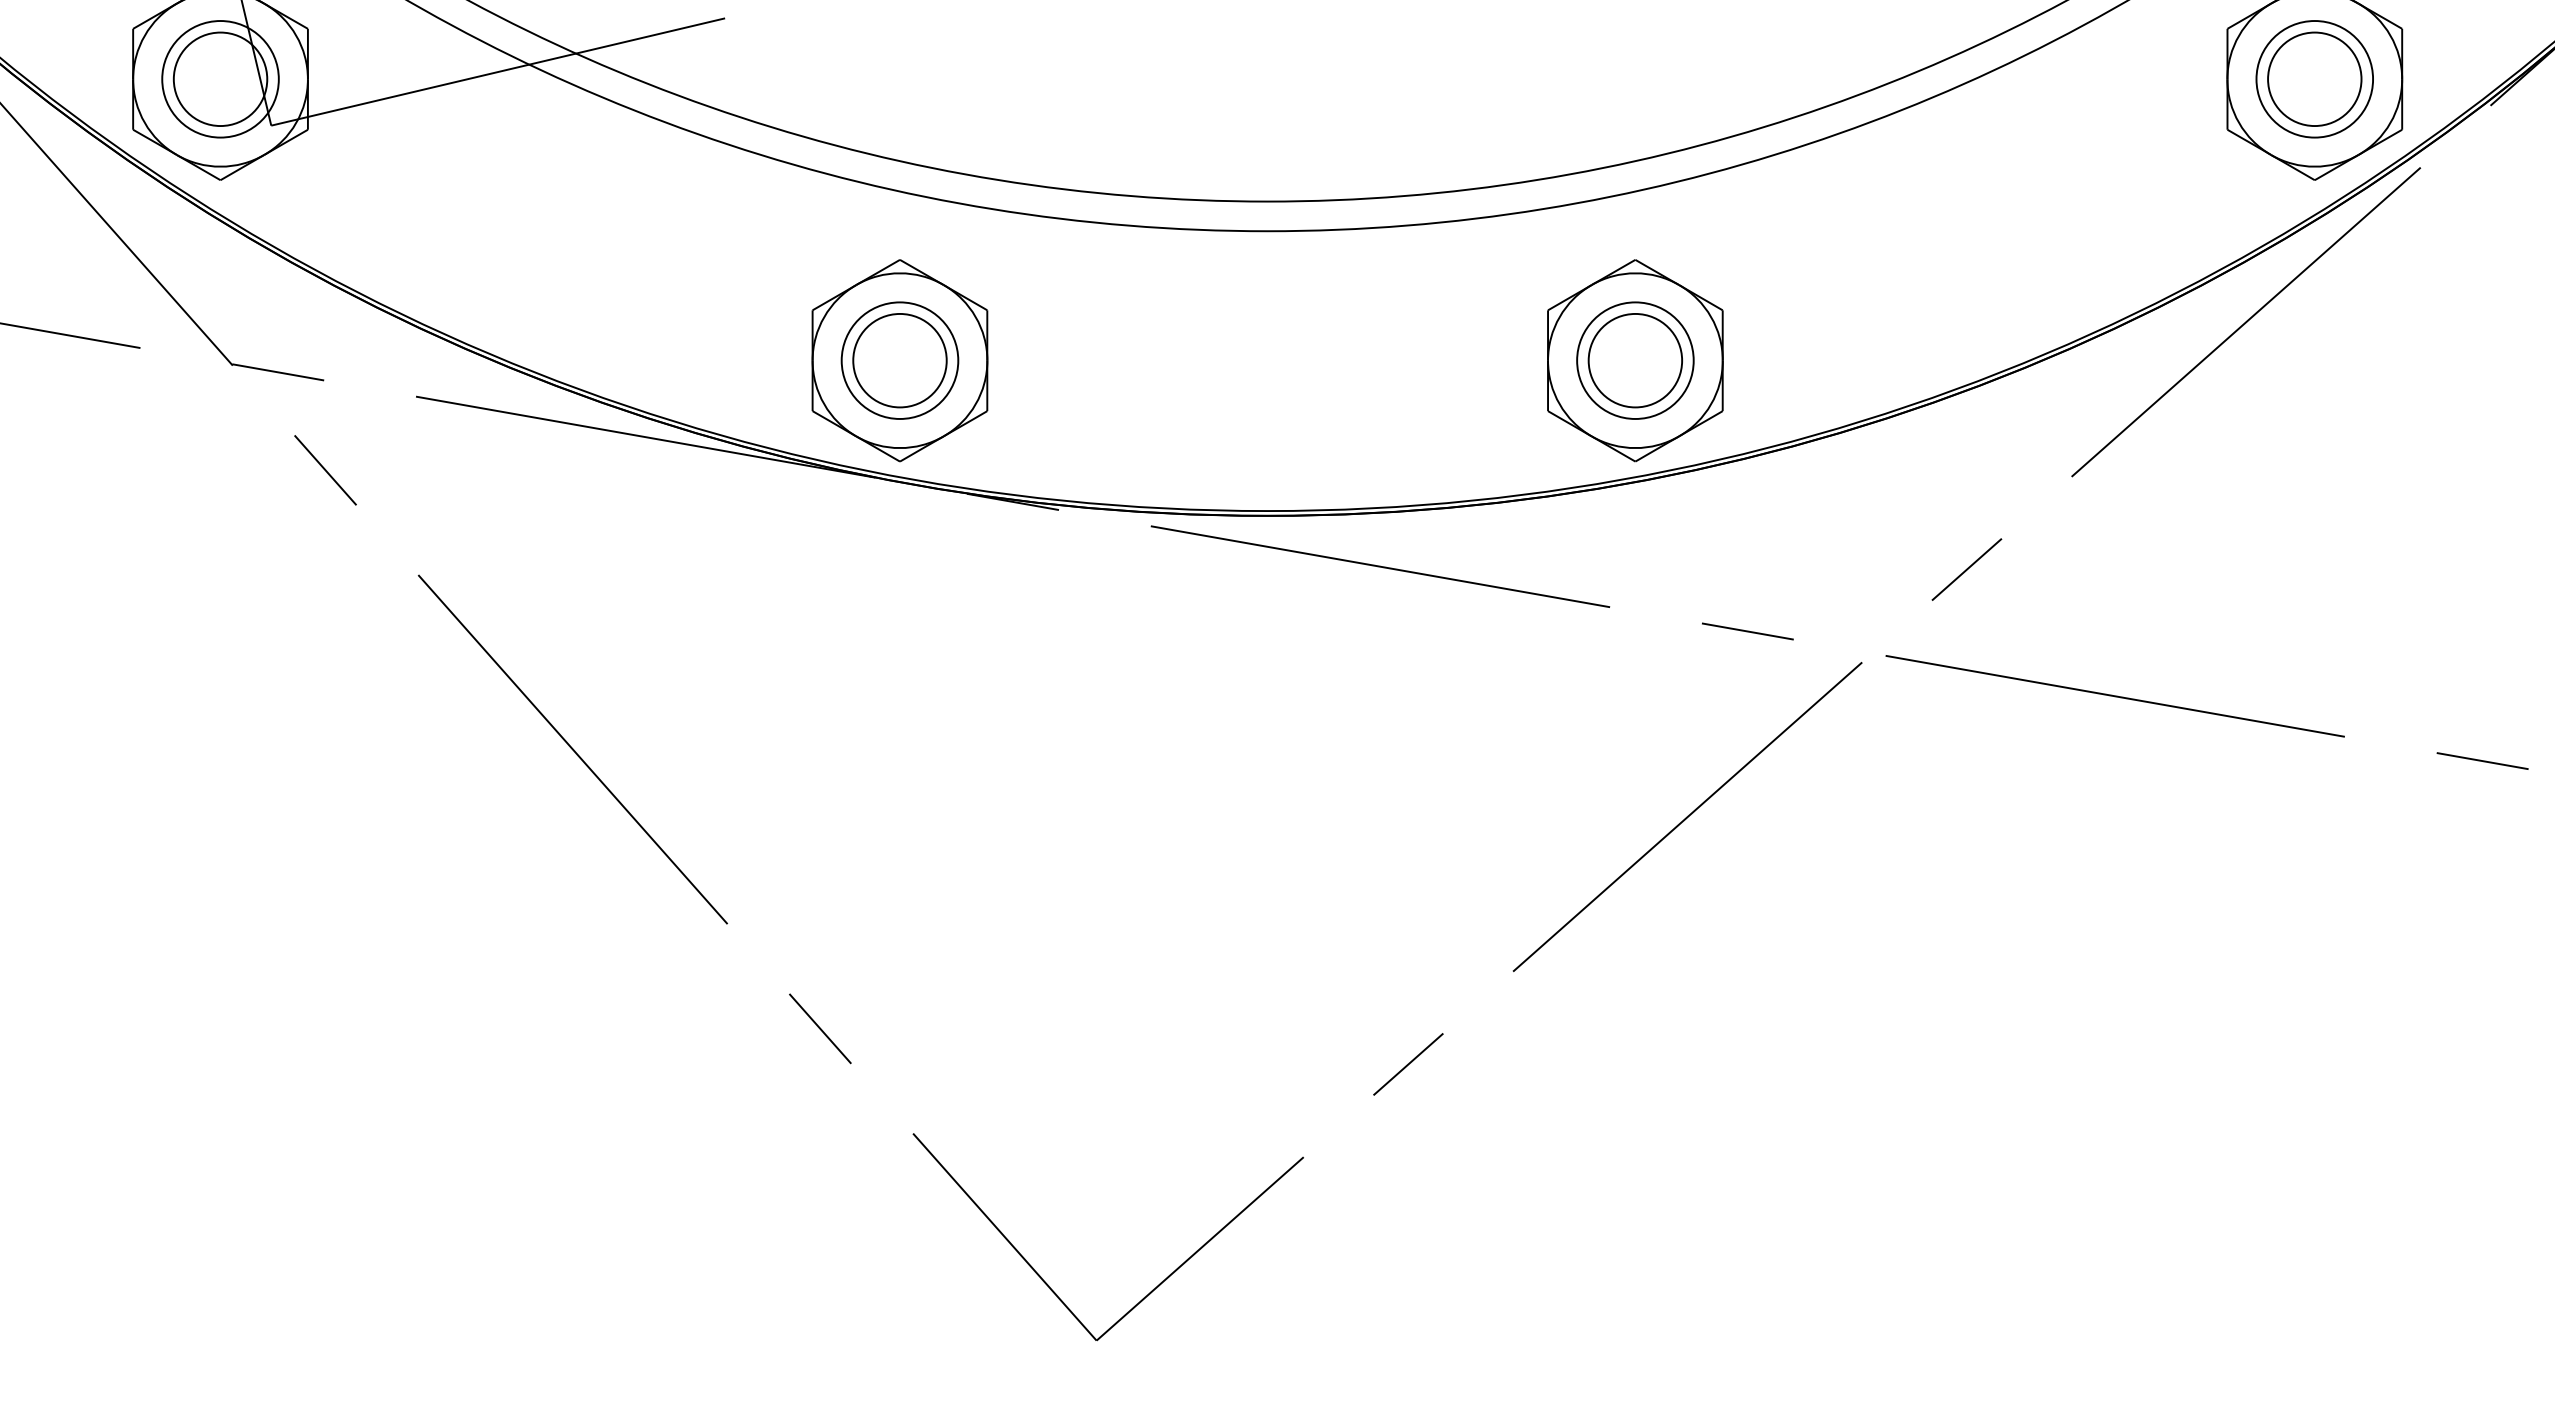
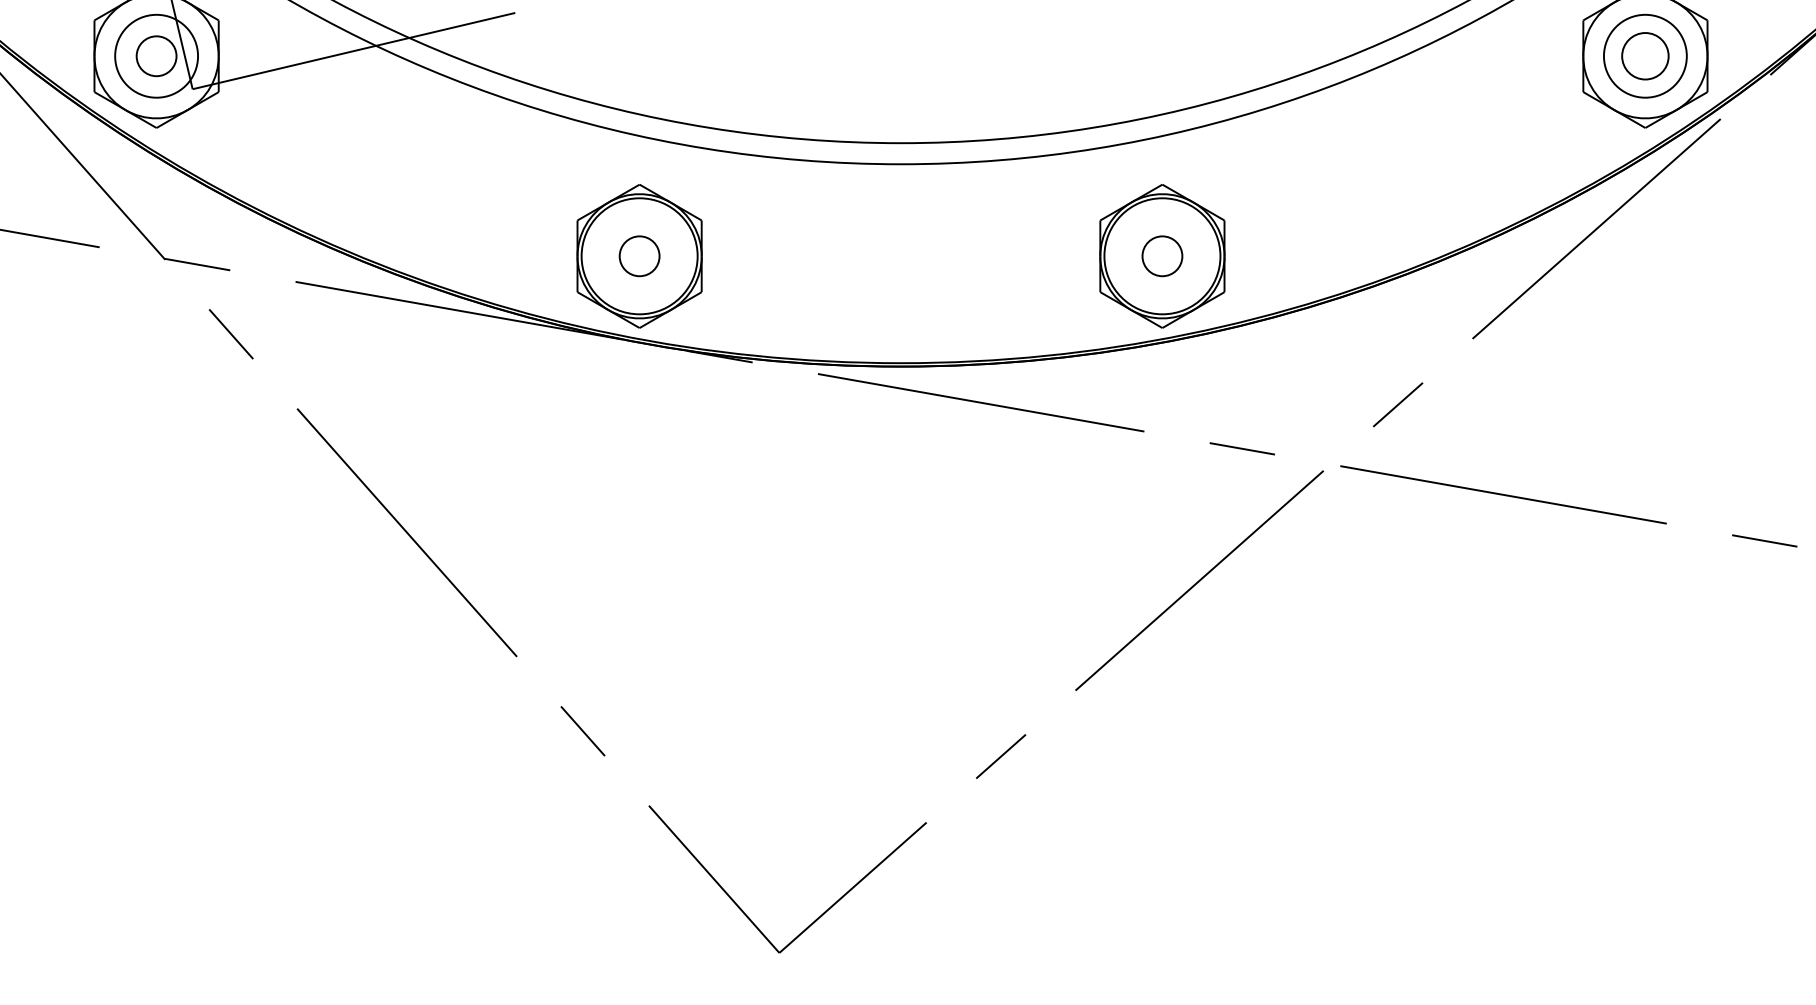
circle: (220, 79) -> (156, 56), size x0.6
circle: (2314, 79) -> (1645, 56), size x0.7
circle: (899, 360) -> (639, 256), size x0.6
circle: (899, 360) -> (639, 256), size x1.4
circle: (1635, 360) -> (1162, 256), size x0.6
circle: (1635, 360) -> (1162, 256), size x1.4

